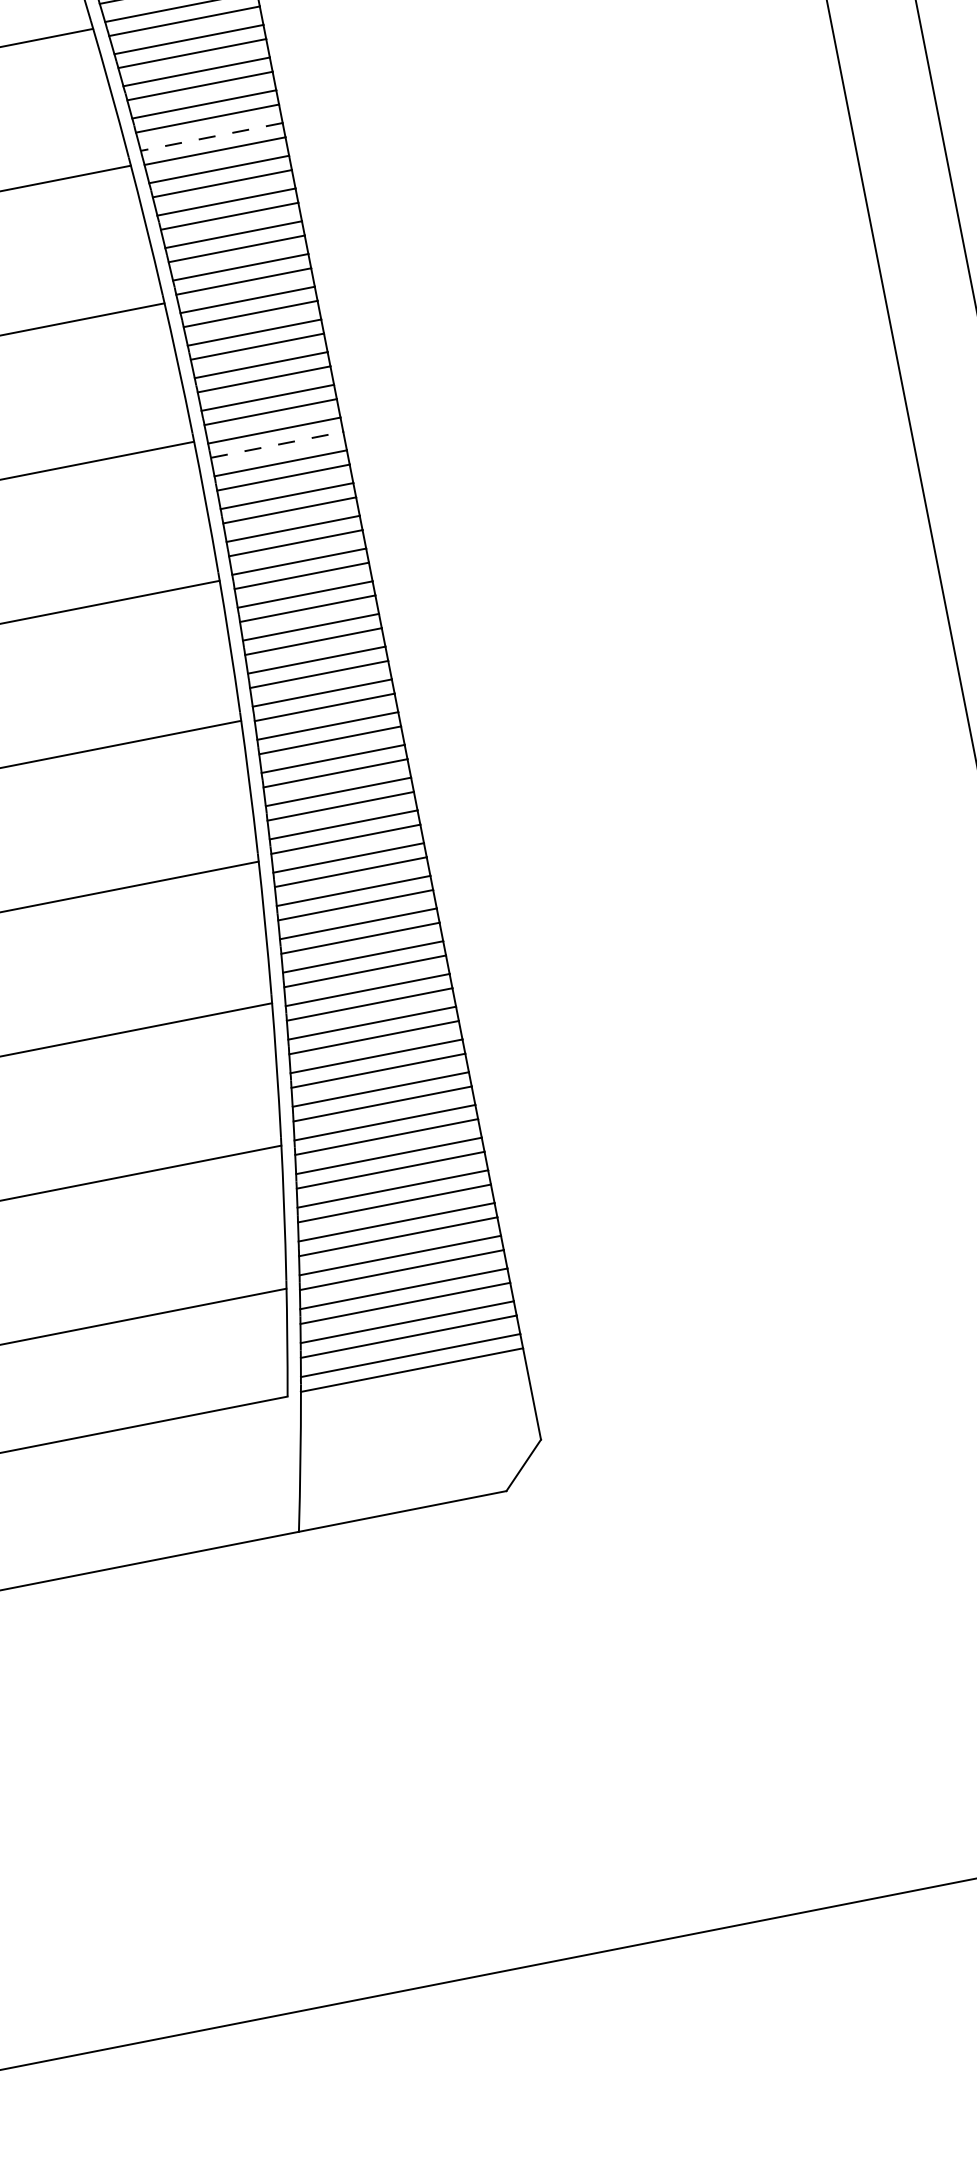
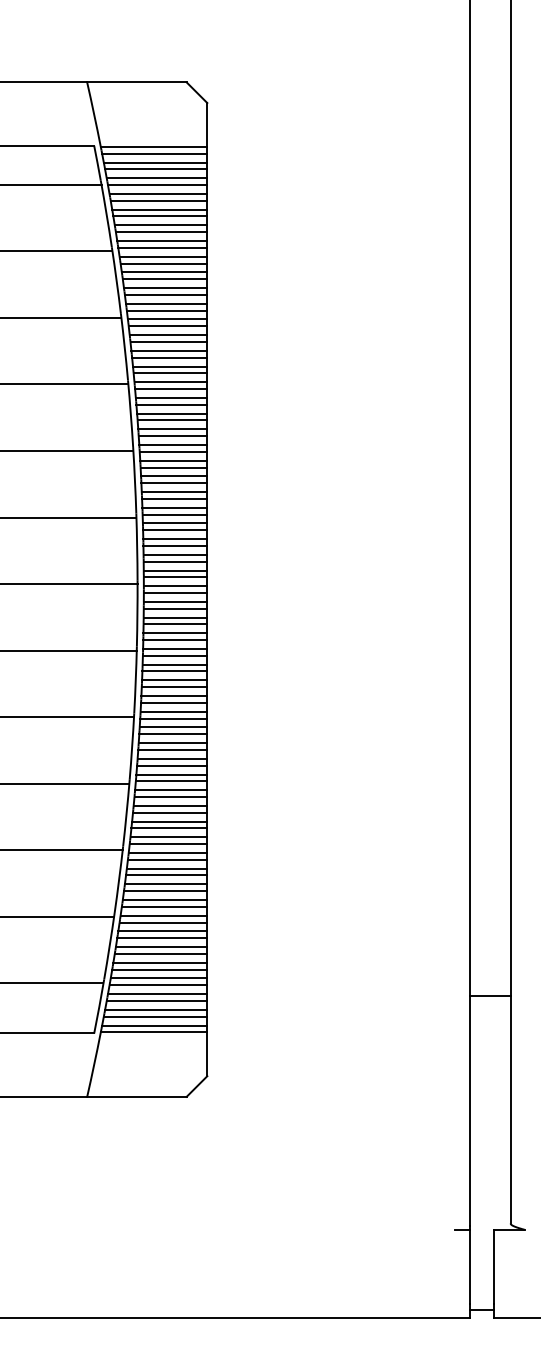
line: (211, 135) -> (173, 444), dashed -> solid
line: (277, 445) -> (175, 593), dashed -> solid

